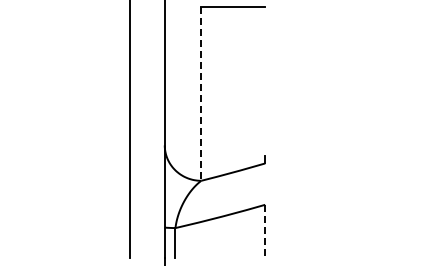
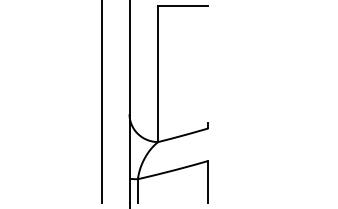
line: (201, 94) -> (158, 74), dashed -> solid
line: (265, 231) -> (208, 181), dashed -> solid

